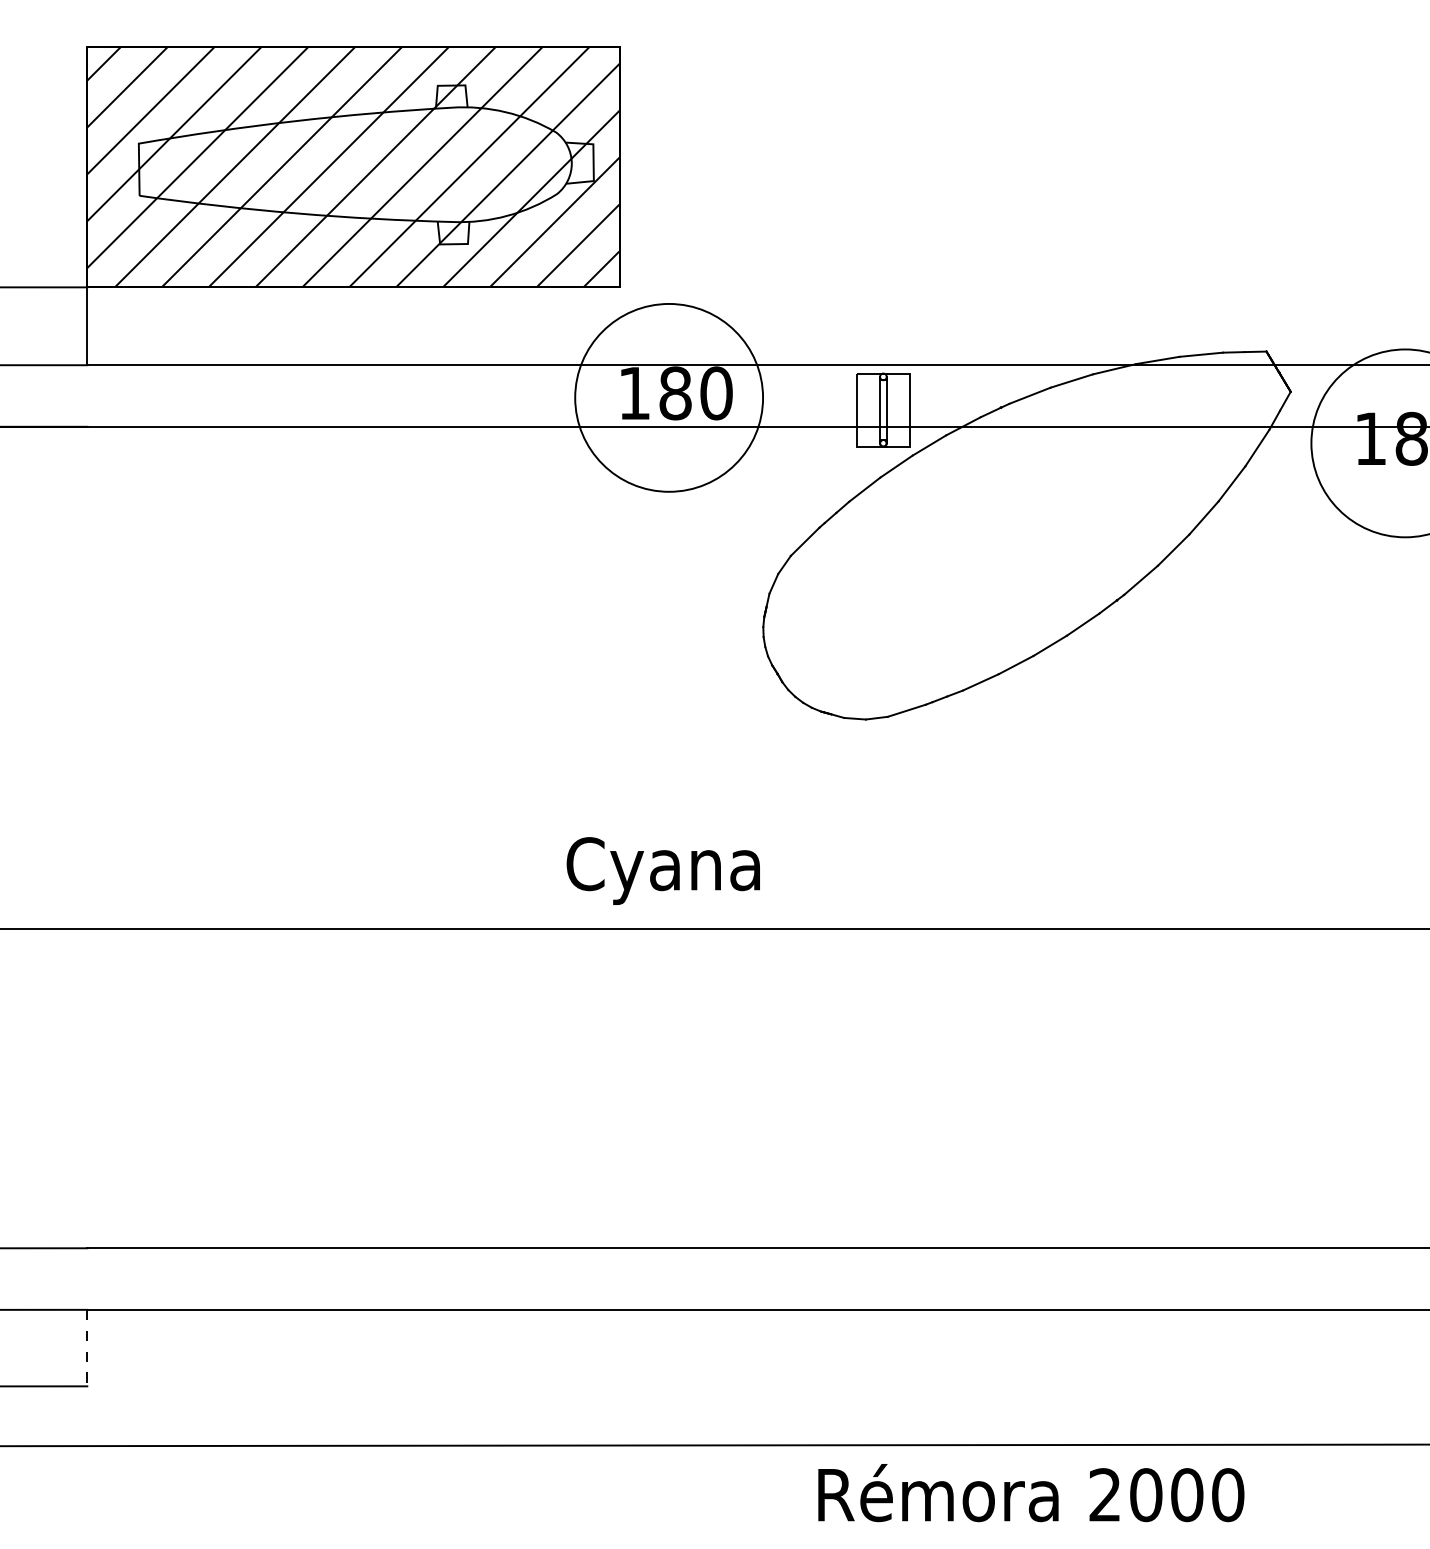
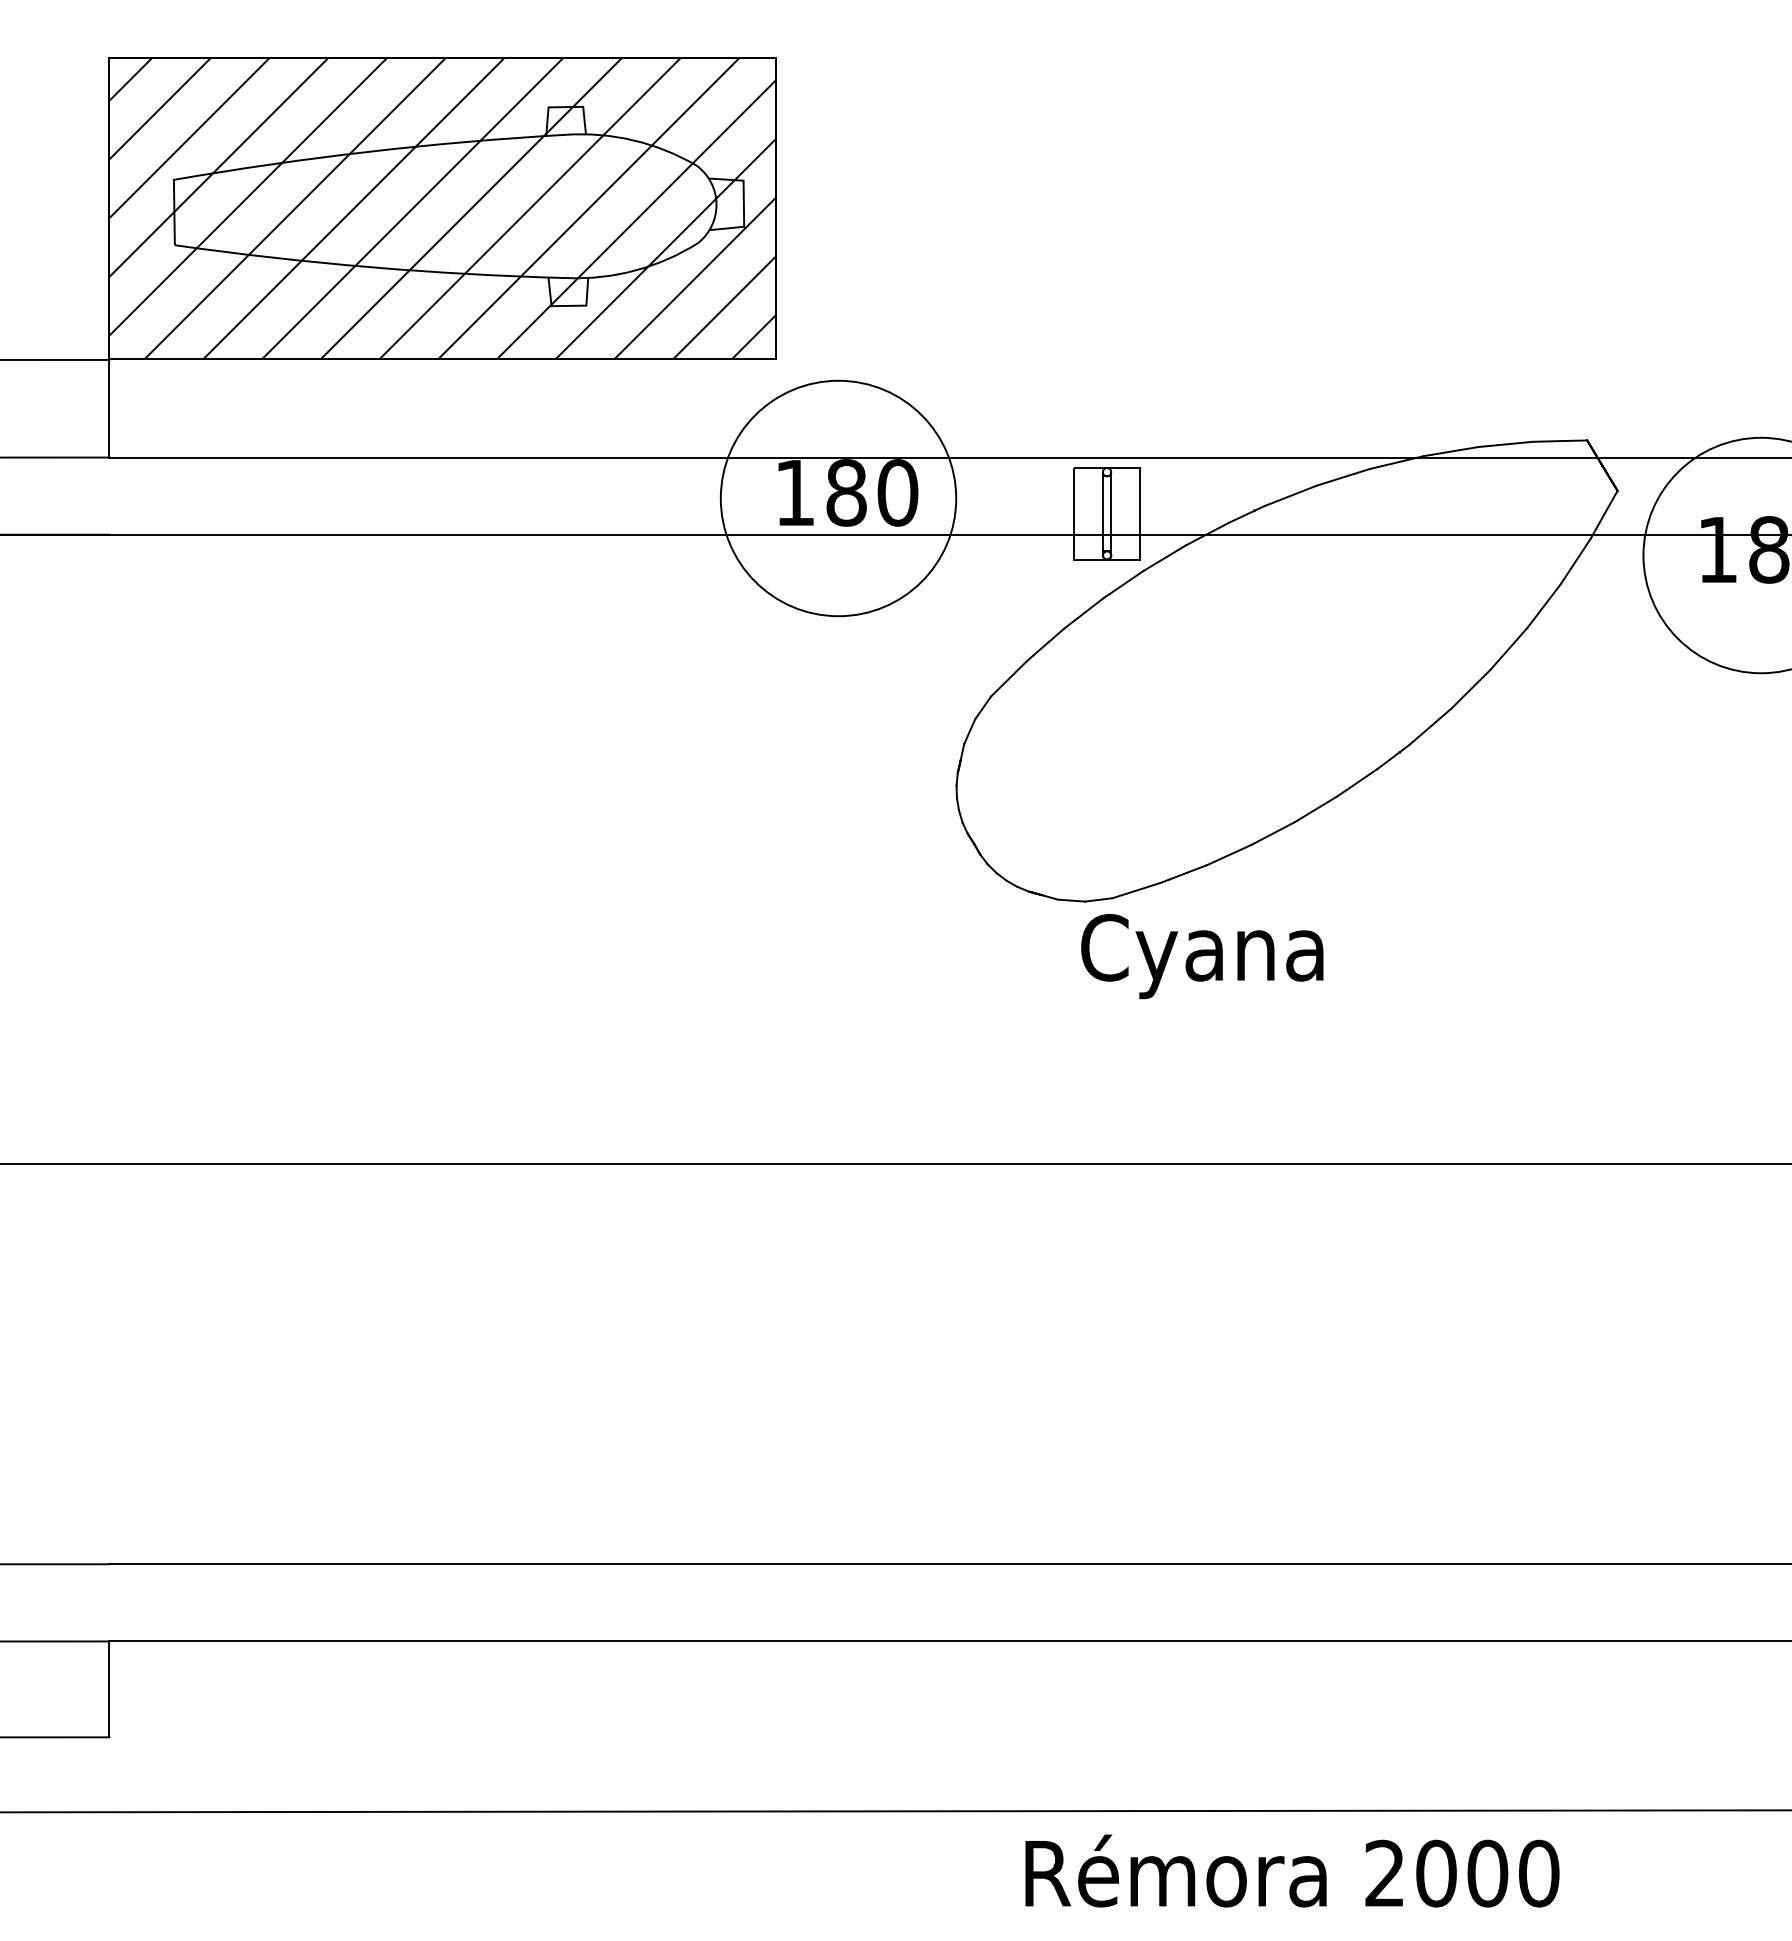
text: (663, 871) -> (1202, 956), moved
line: (87, 1348) -> (109, 1689), dashed -> solid

